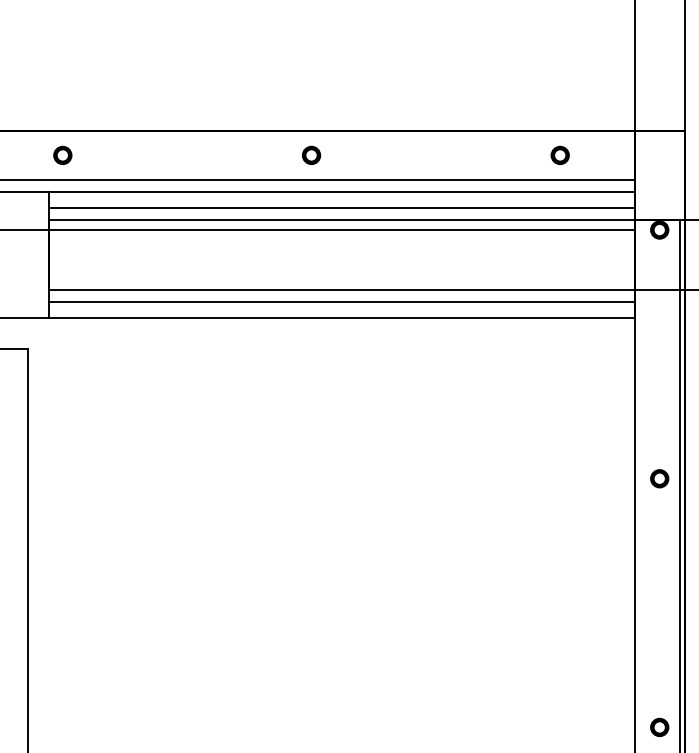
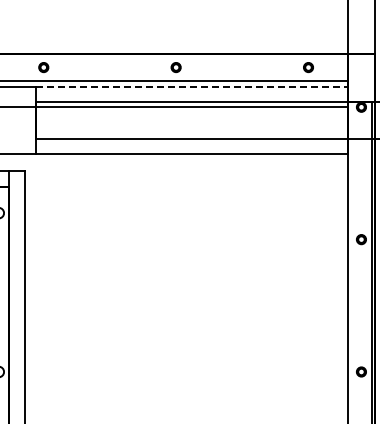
line: (342, 191) -> (192, 86), solid -> dashed
line: (342, 207) -> (192, 95), removed
line: (342, 301) -> (192, 145), removed

